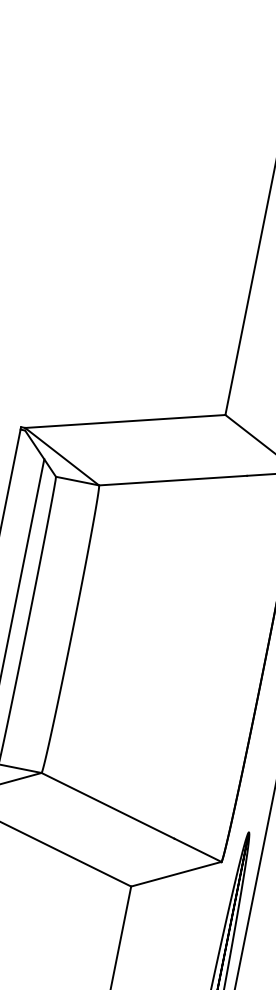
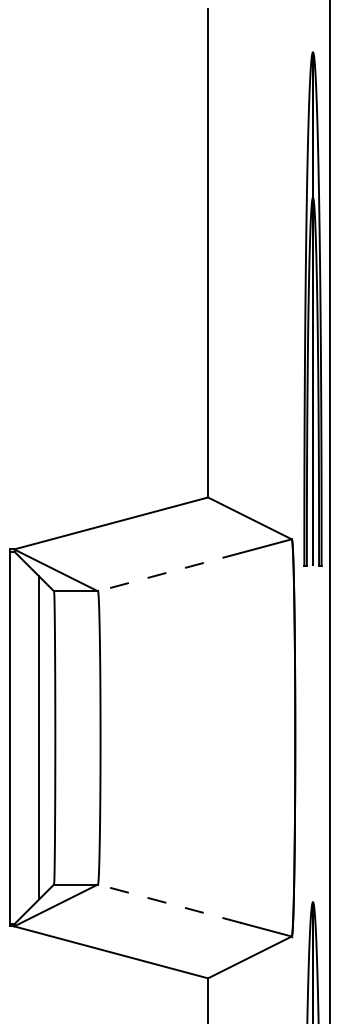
line: (172, 481) -> (169, 572), solid -> dashed
line: (108, 805) -> (169, 903), solid -> dashed

